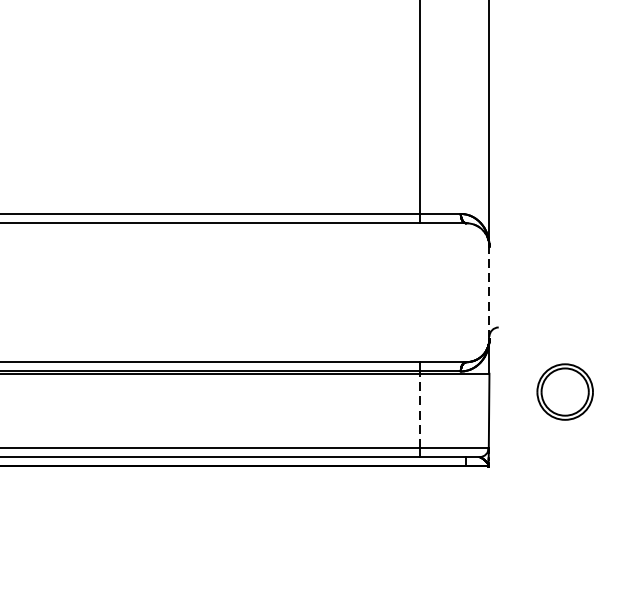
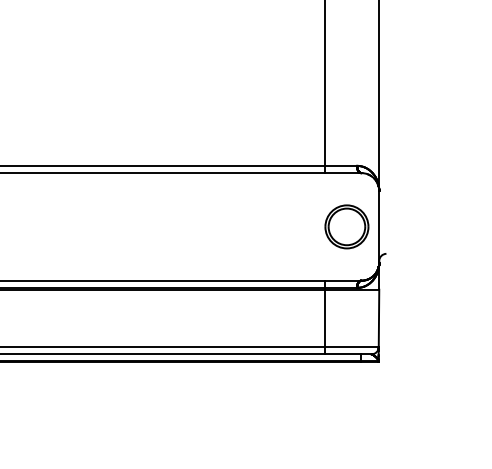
line: (489, 292) -> (379, 226), dashed -> solid
part: (564, 391) -> (346, 226), moved
line: (420, 410) -> (325, 318), dashed -> solid

